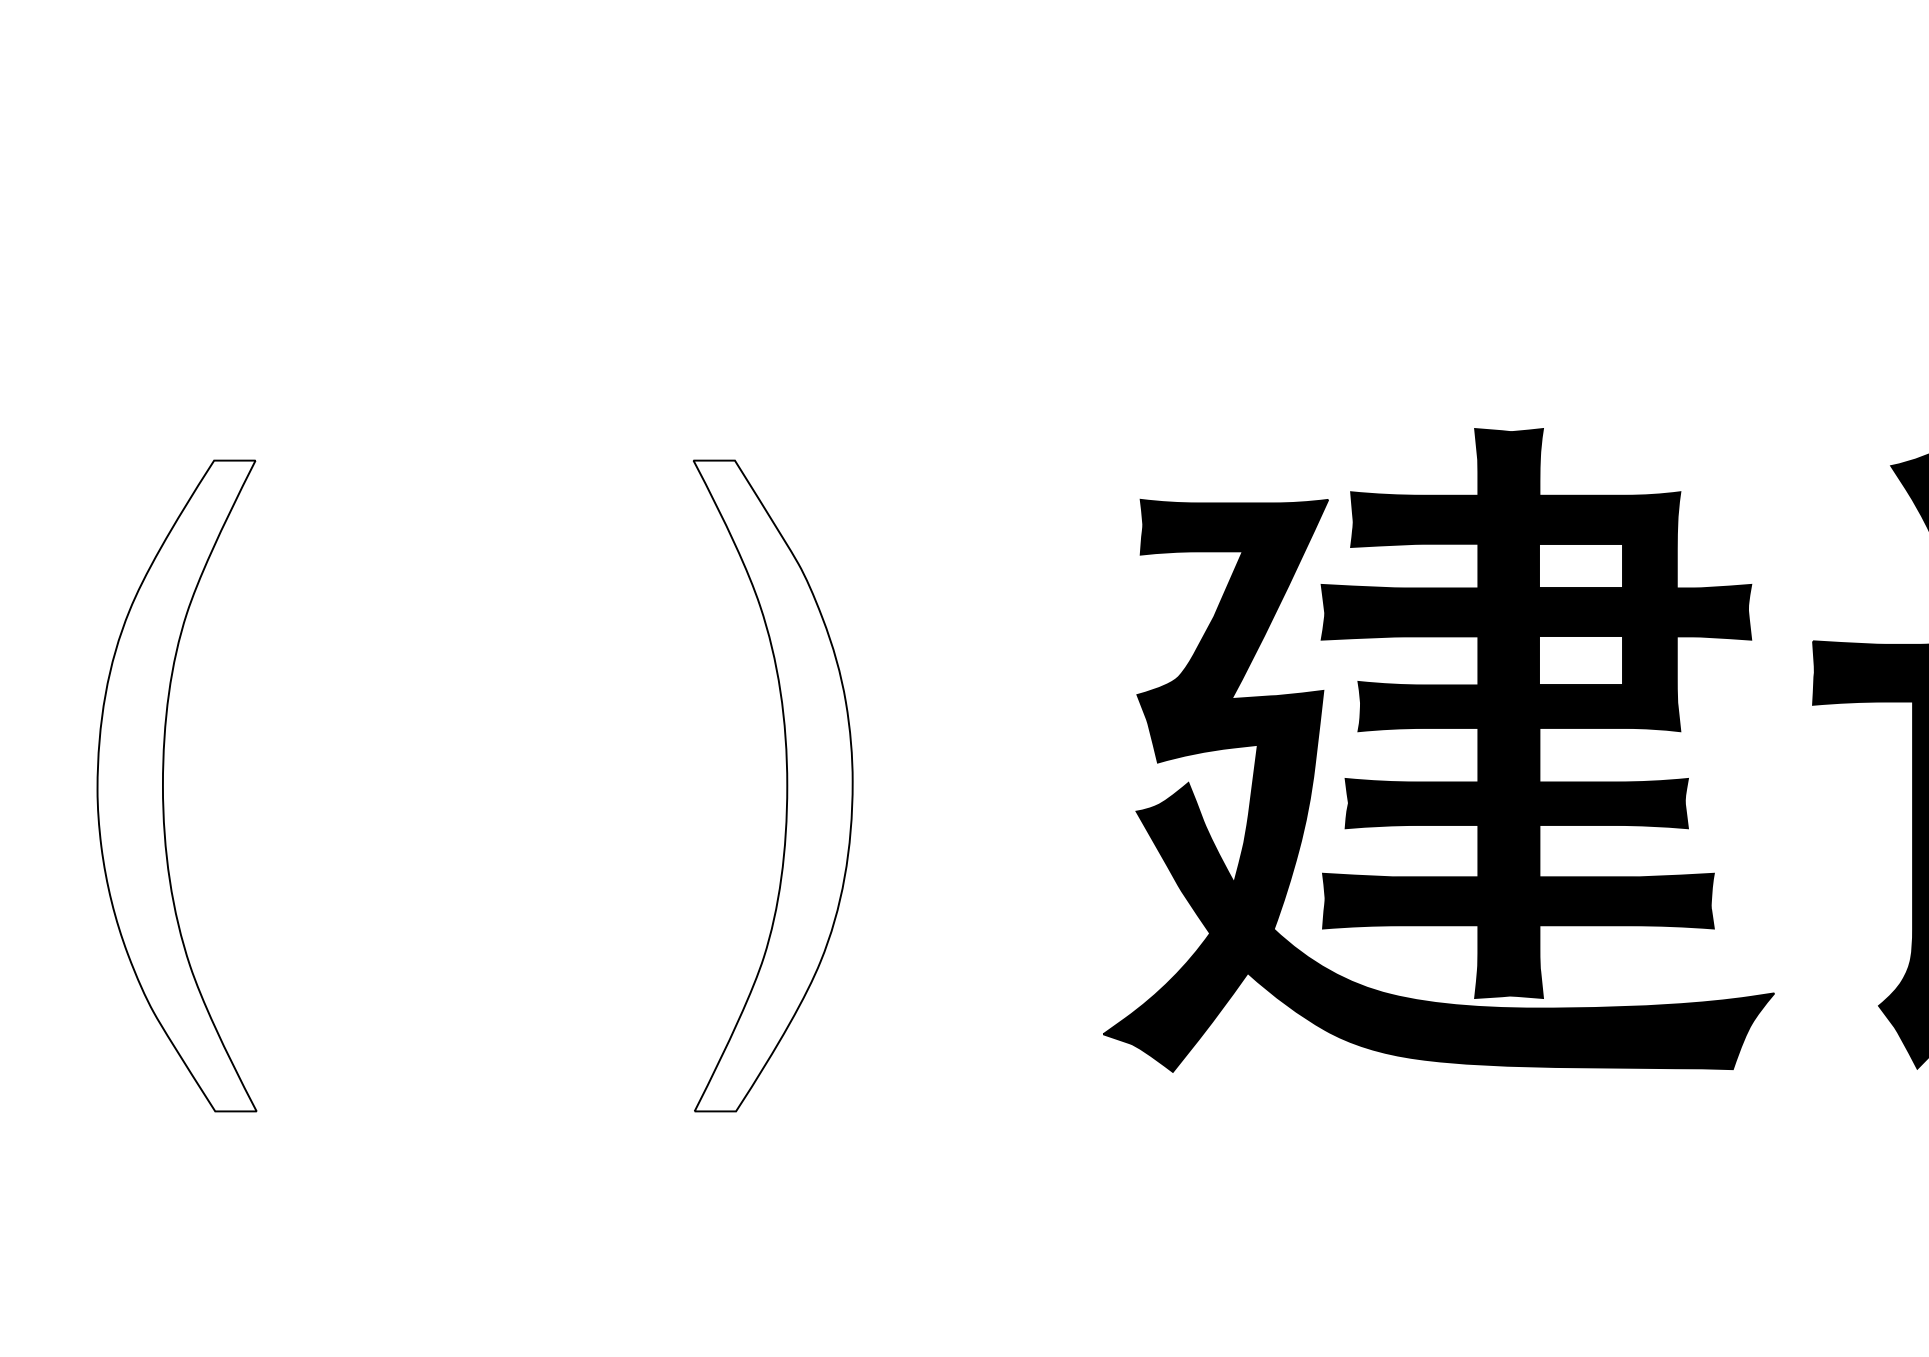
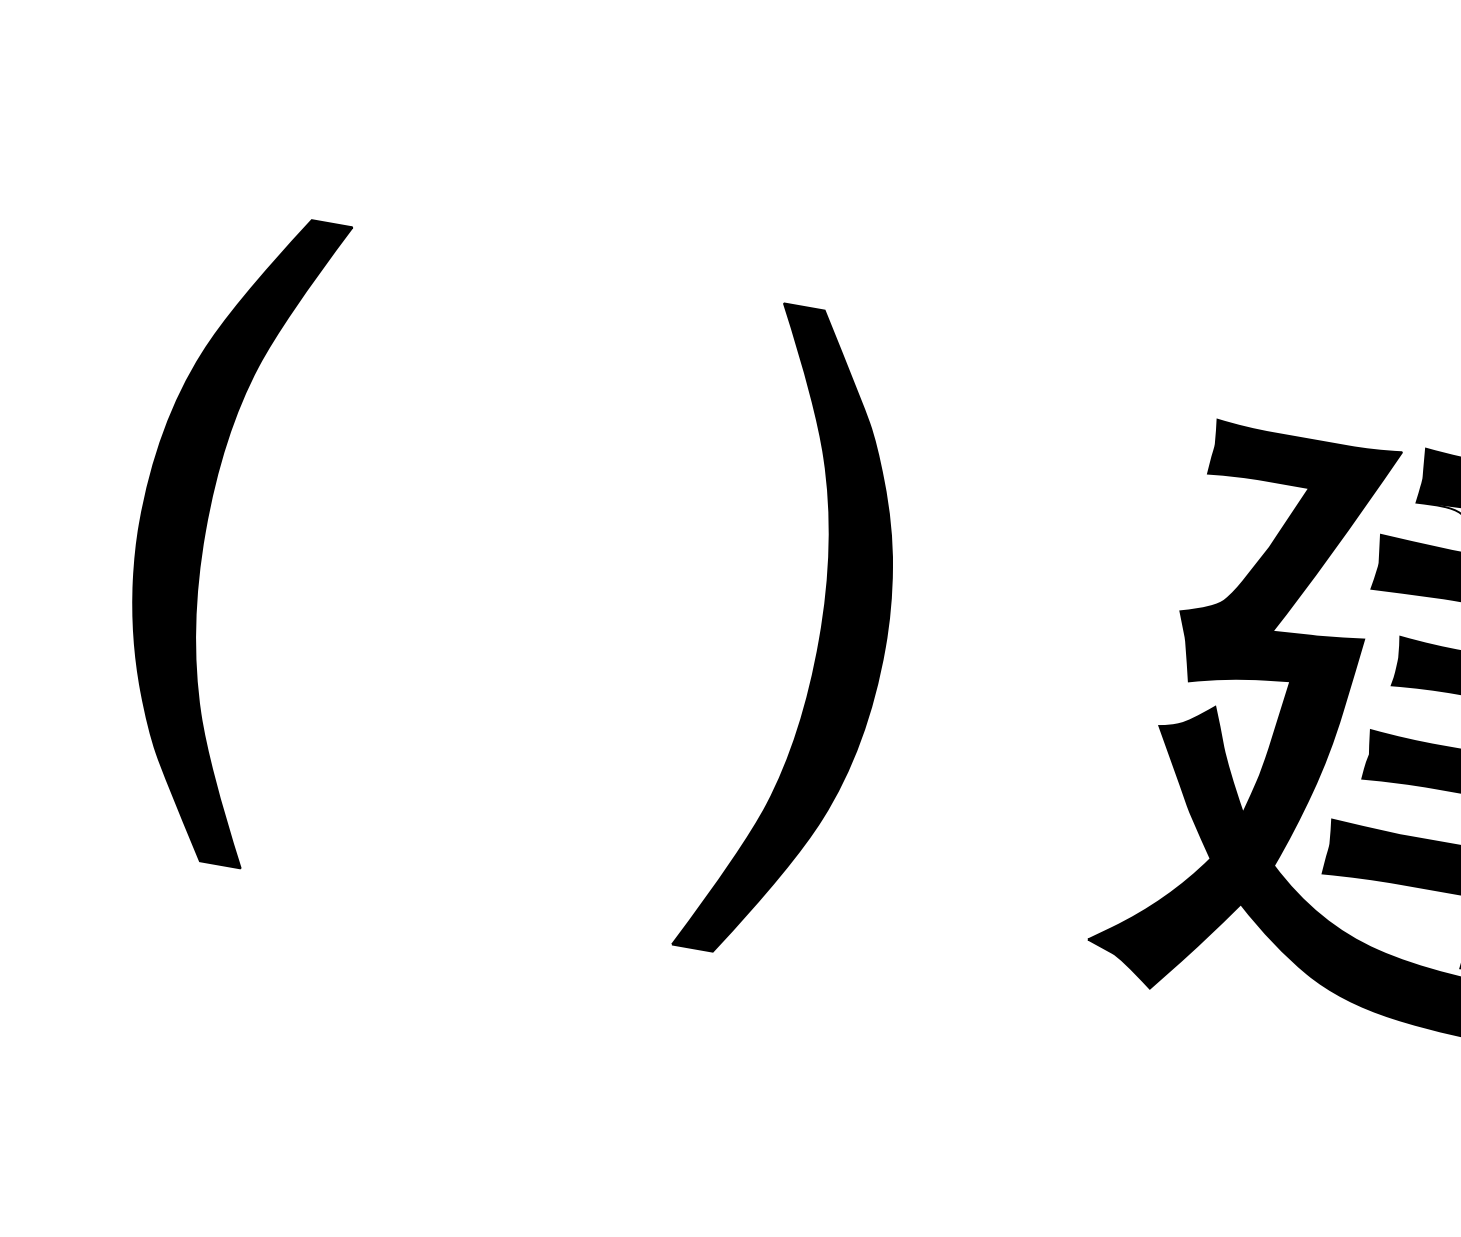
fill: (176, 785) -> (218, 533), added
fill: (772, 785) -> (805, 637), added

